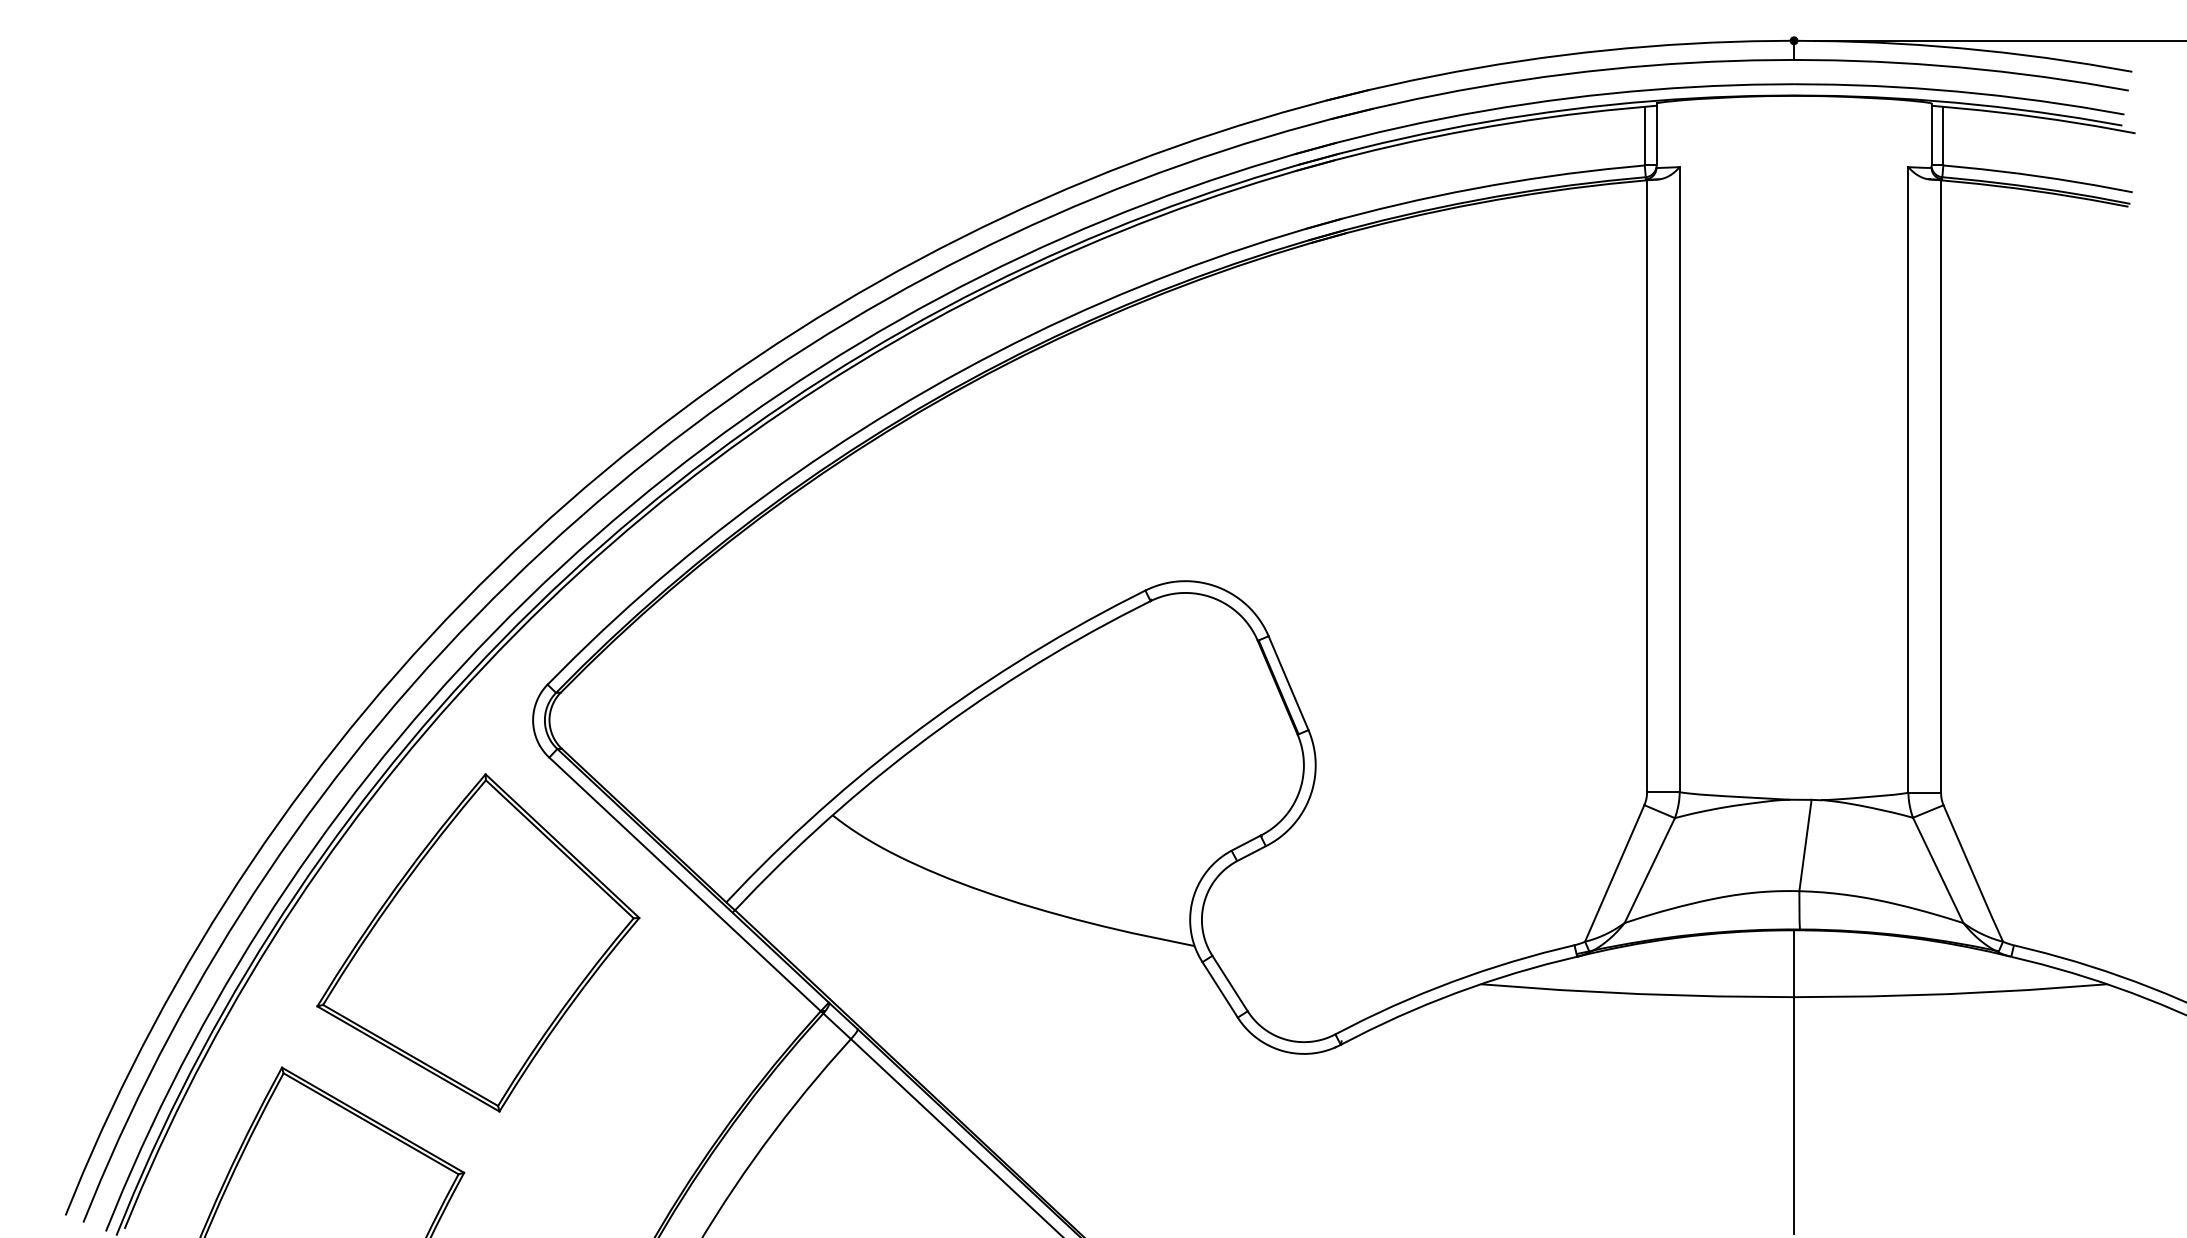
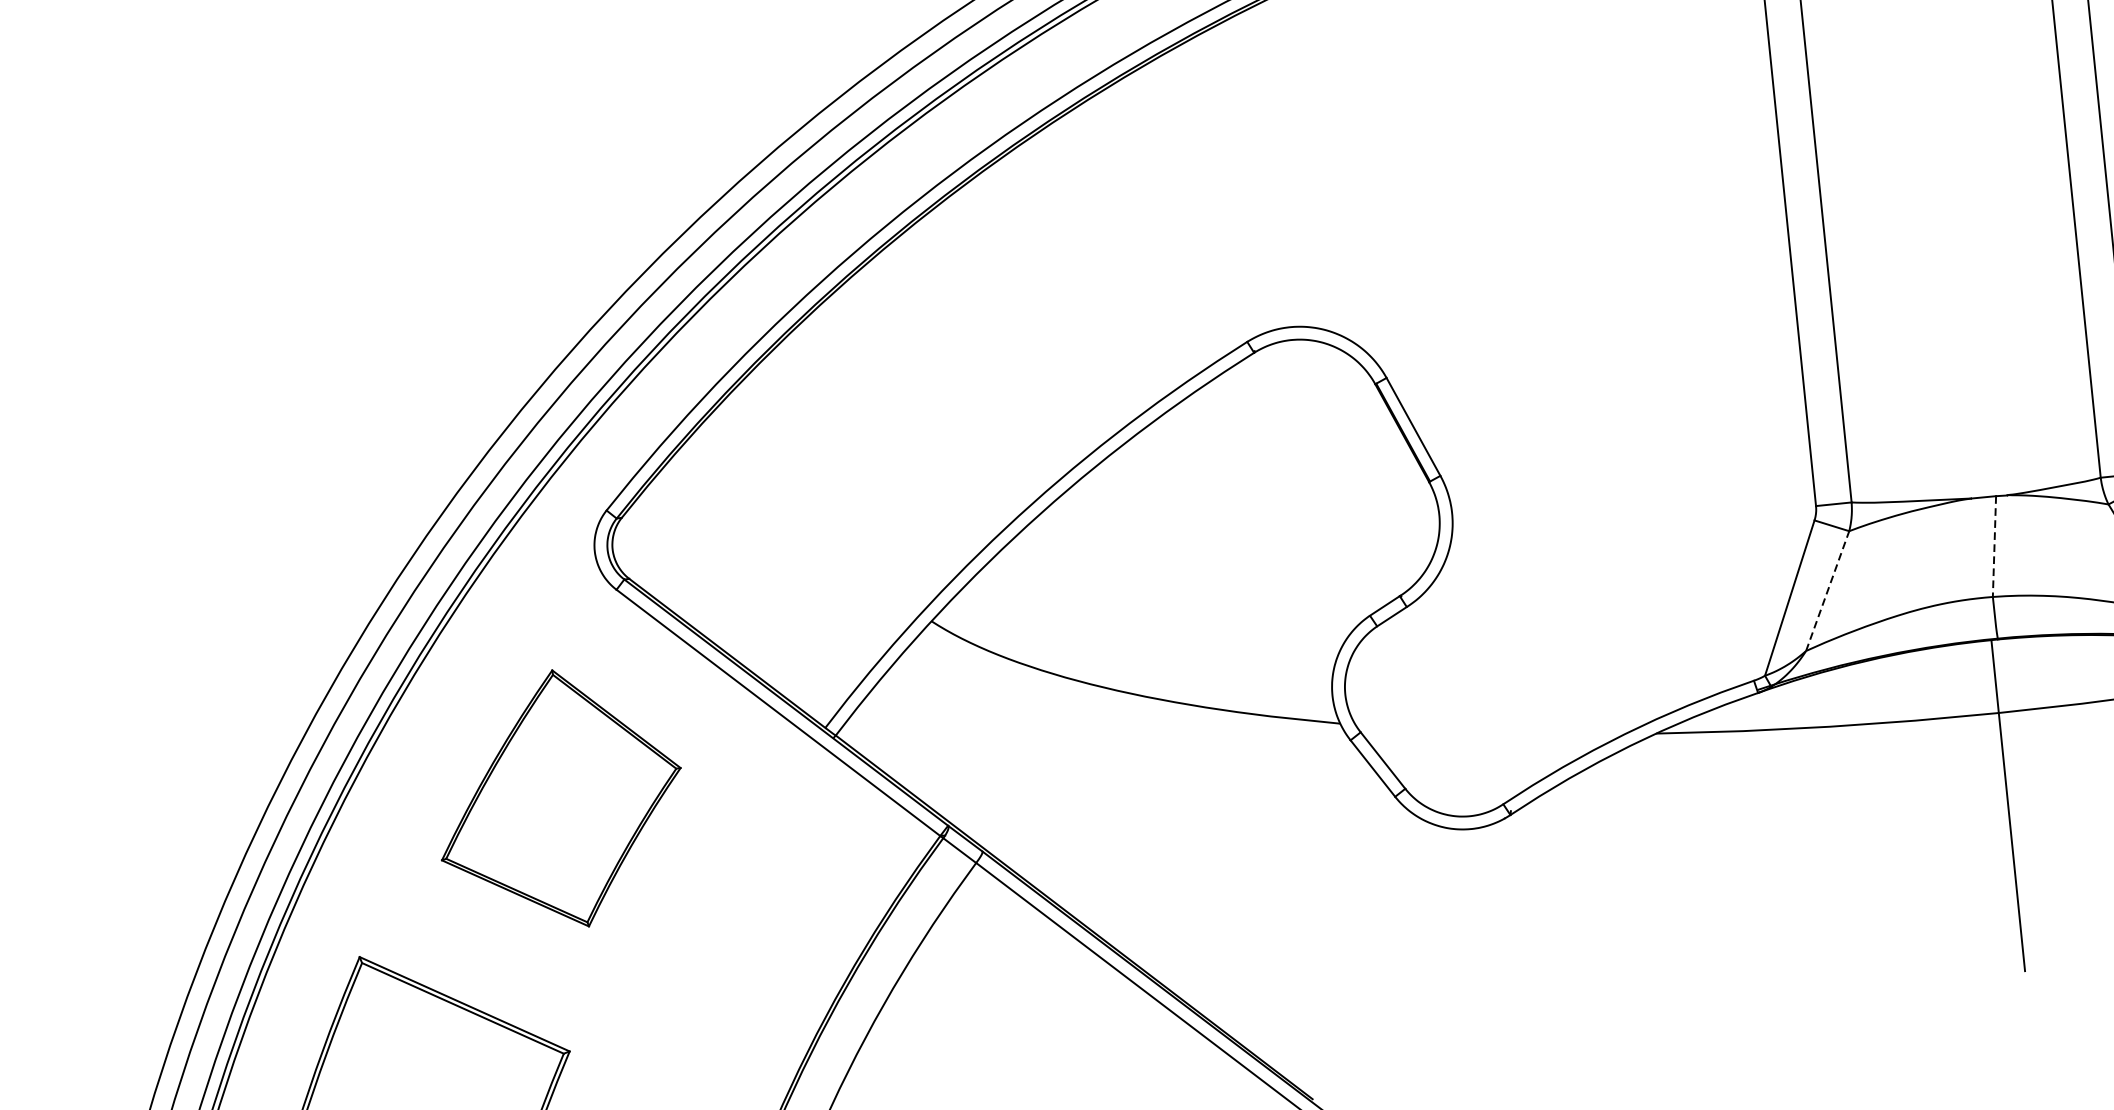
line: (1805, 846) -> (1994, 547), solid -> dashed
line: (1650, 870) -> (1828, 590), solid -> dashed
part: (478, 942) -> (559, 799), size x0.7

